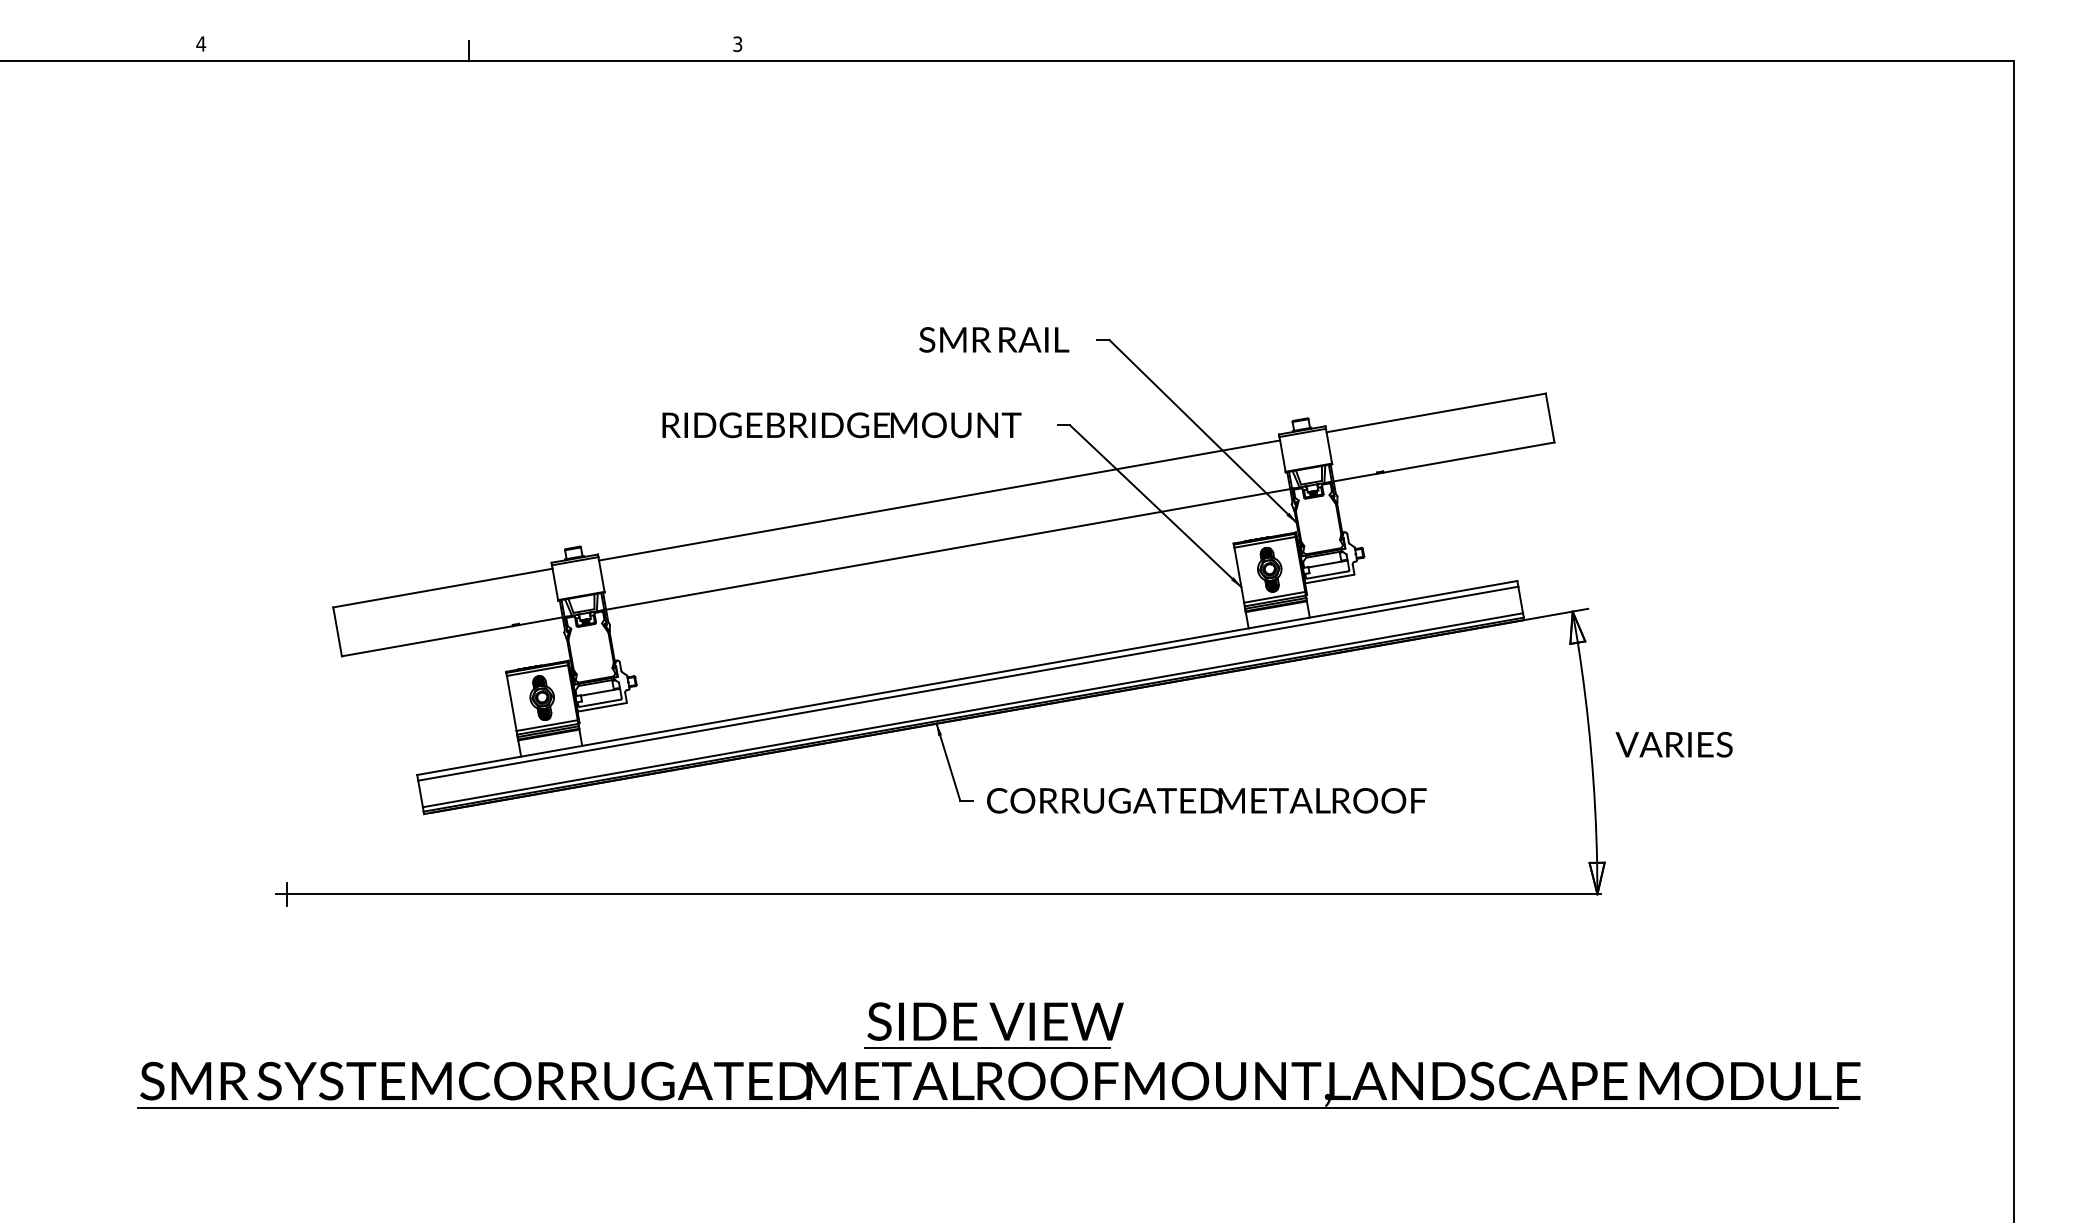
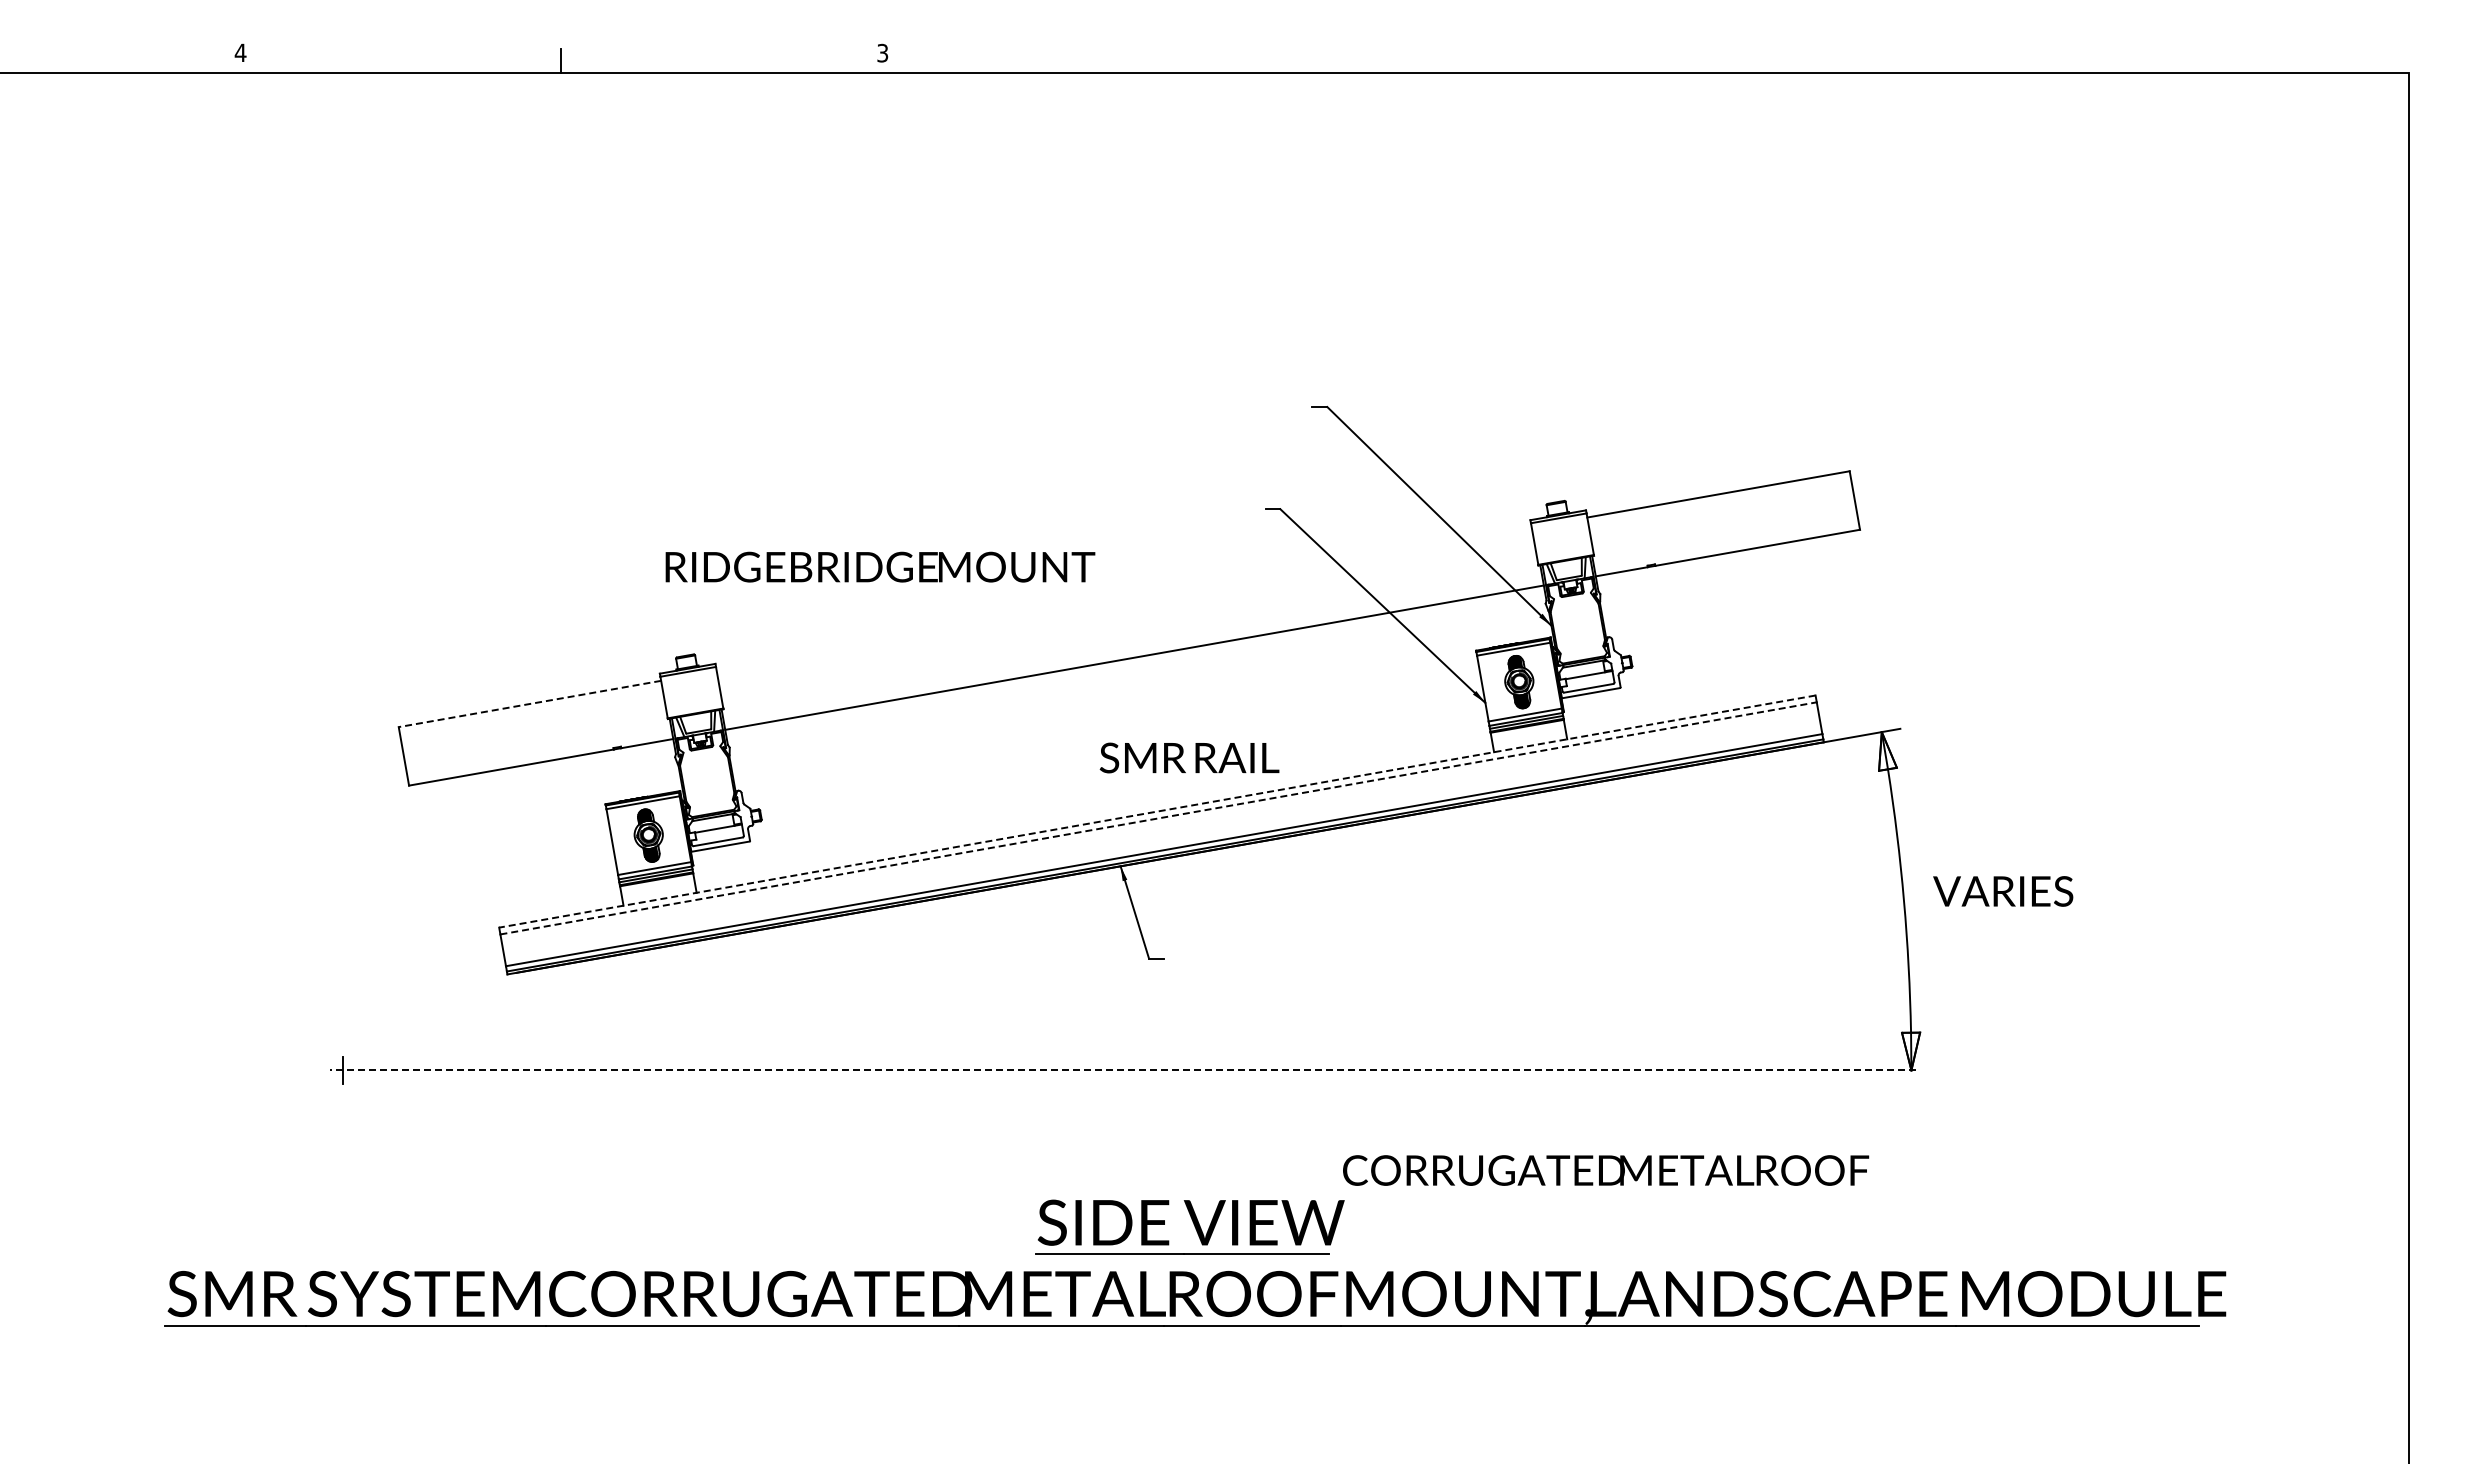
text: (994, 339) -> (1189, 757), moved
text: (842, 424) -> (880, 566), moved
line: (938, 500) -> (1123, 599), removed
line: (442, 588) -> (529, 704), solid -> dashed
line: (966, 677) -> (1156, 811), solid -> dashed
line: (969, 683) -> (1159, 818), solid -> dashed
text: (1207, 800) -> (1606, 1170), moved
line: (938, 894) -> (1122, 1070), solid -> dashed

